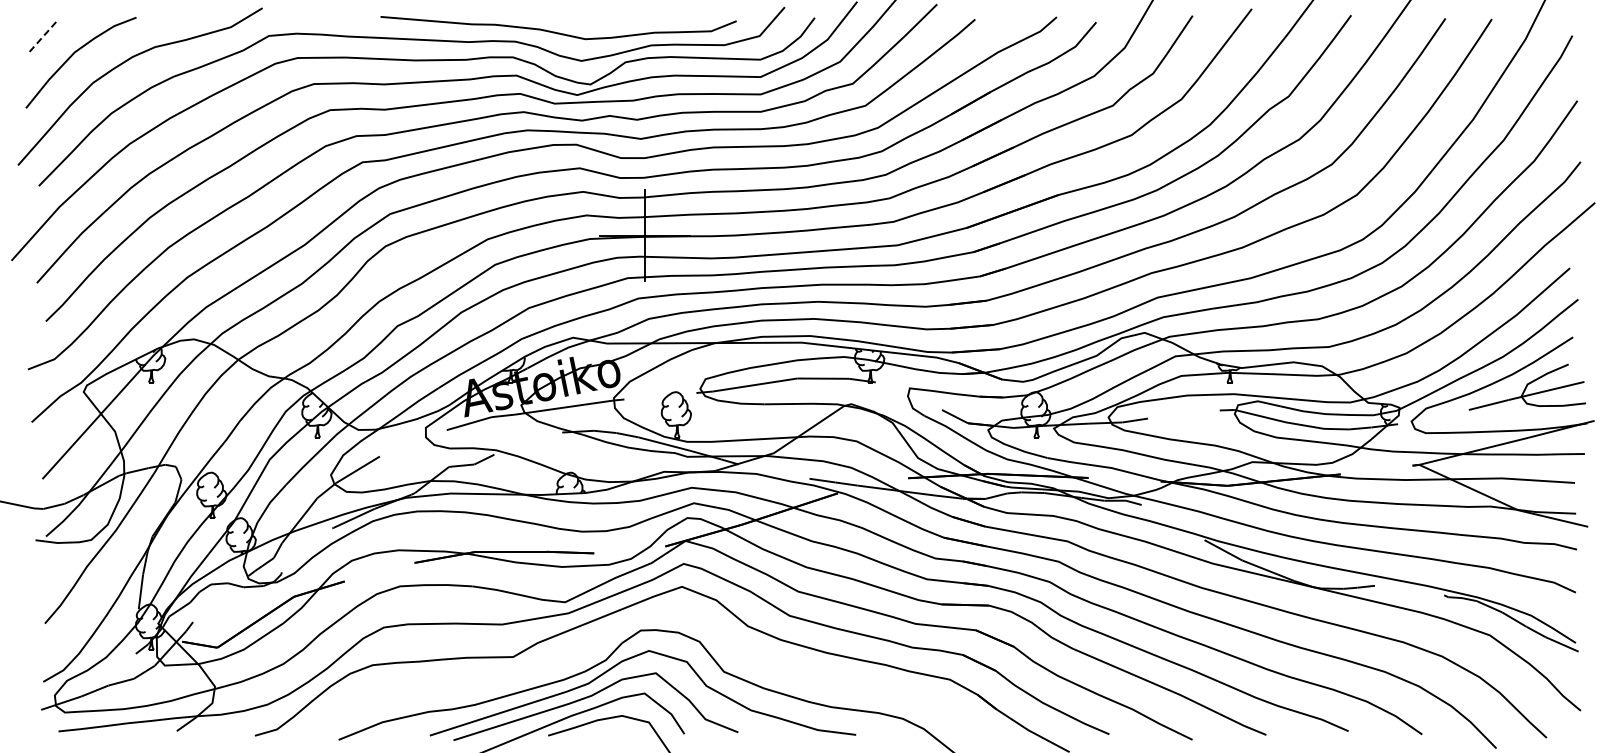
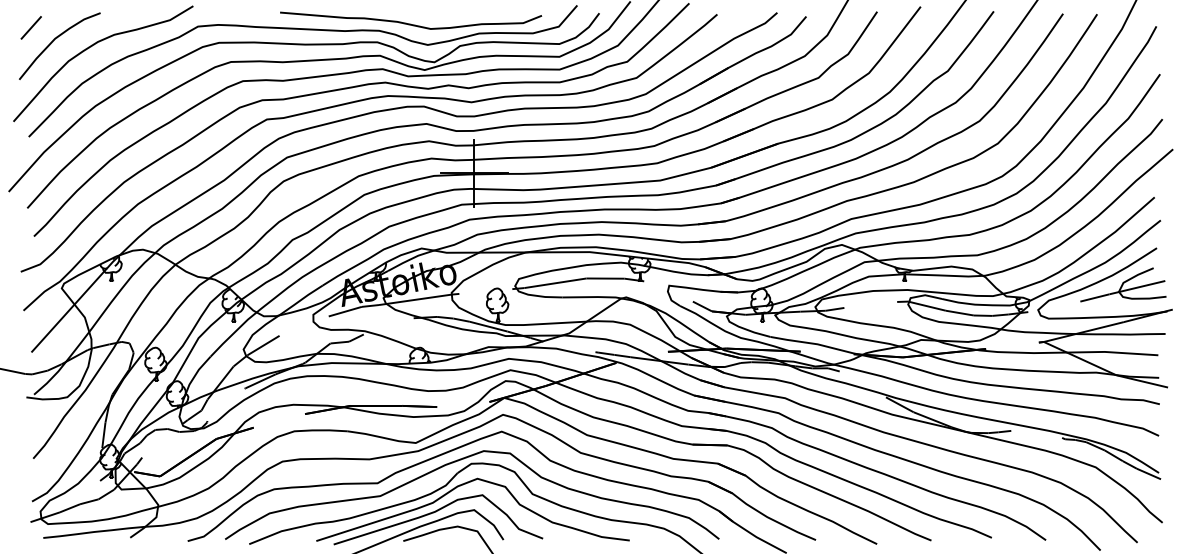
line: (41, 38) -> (30, 28), dashed -> solid
curve: (627, 625) -> (461, 460), added

